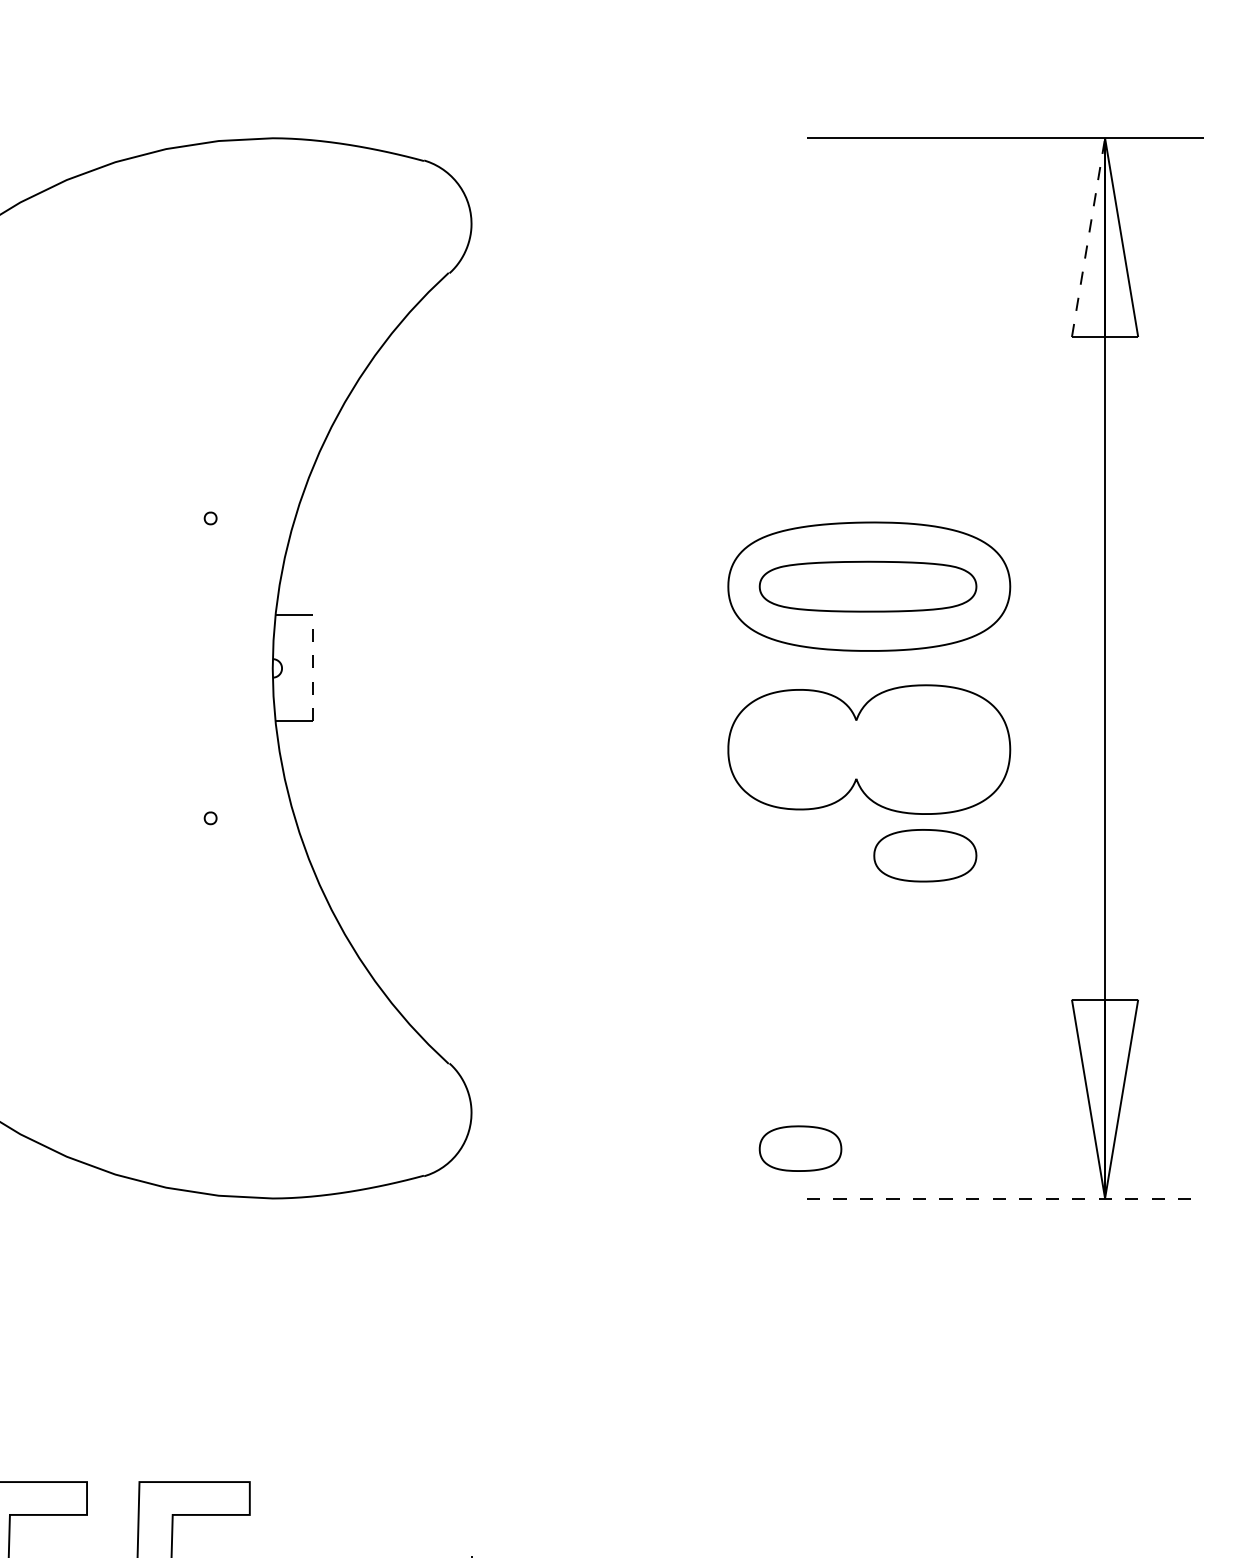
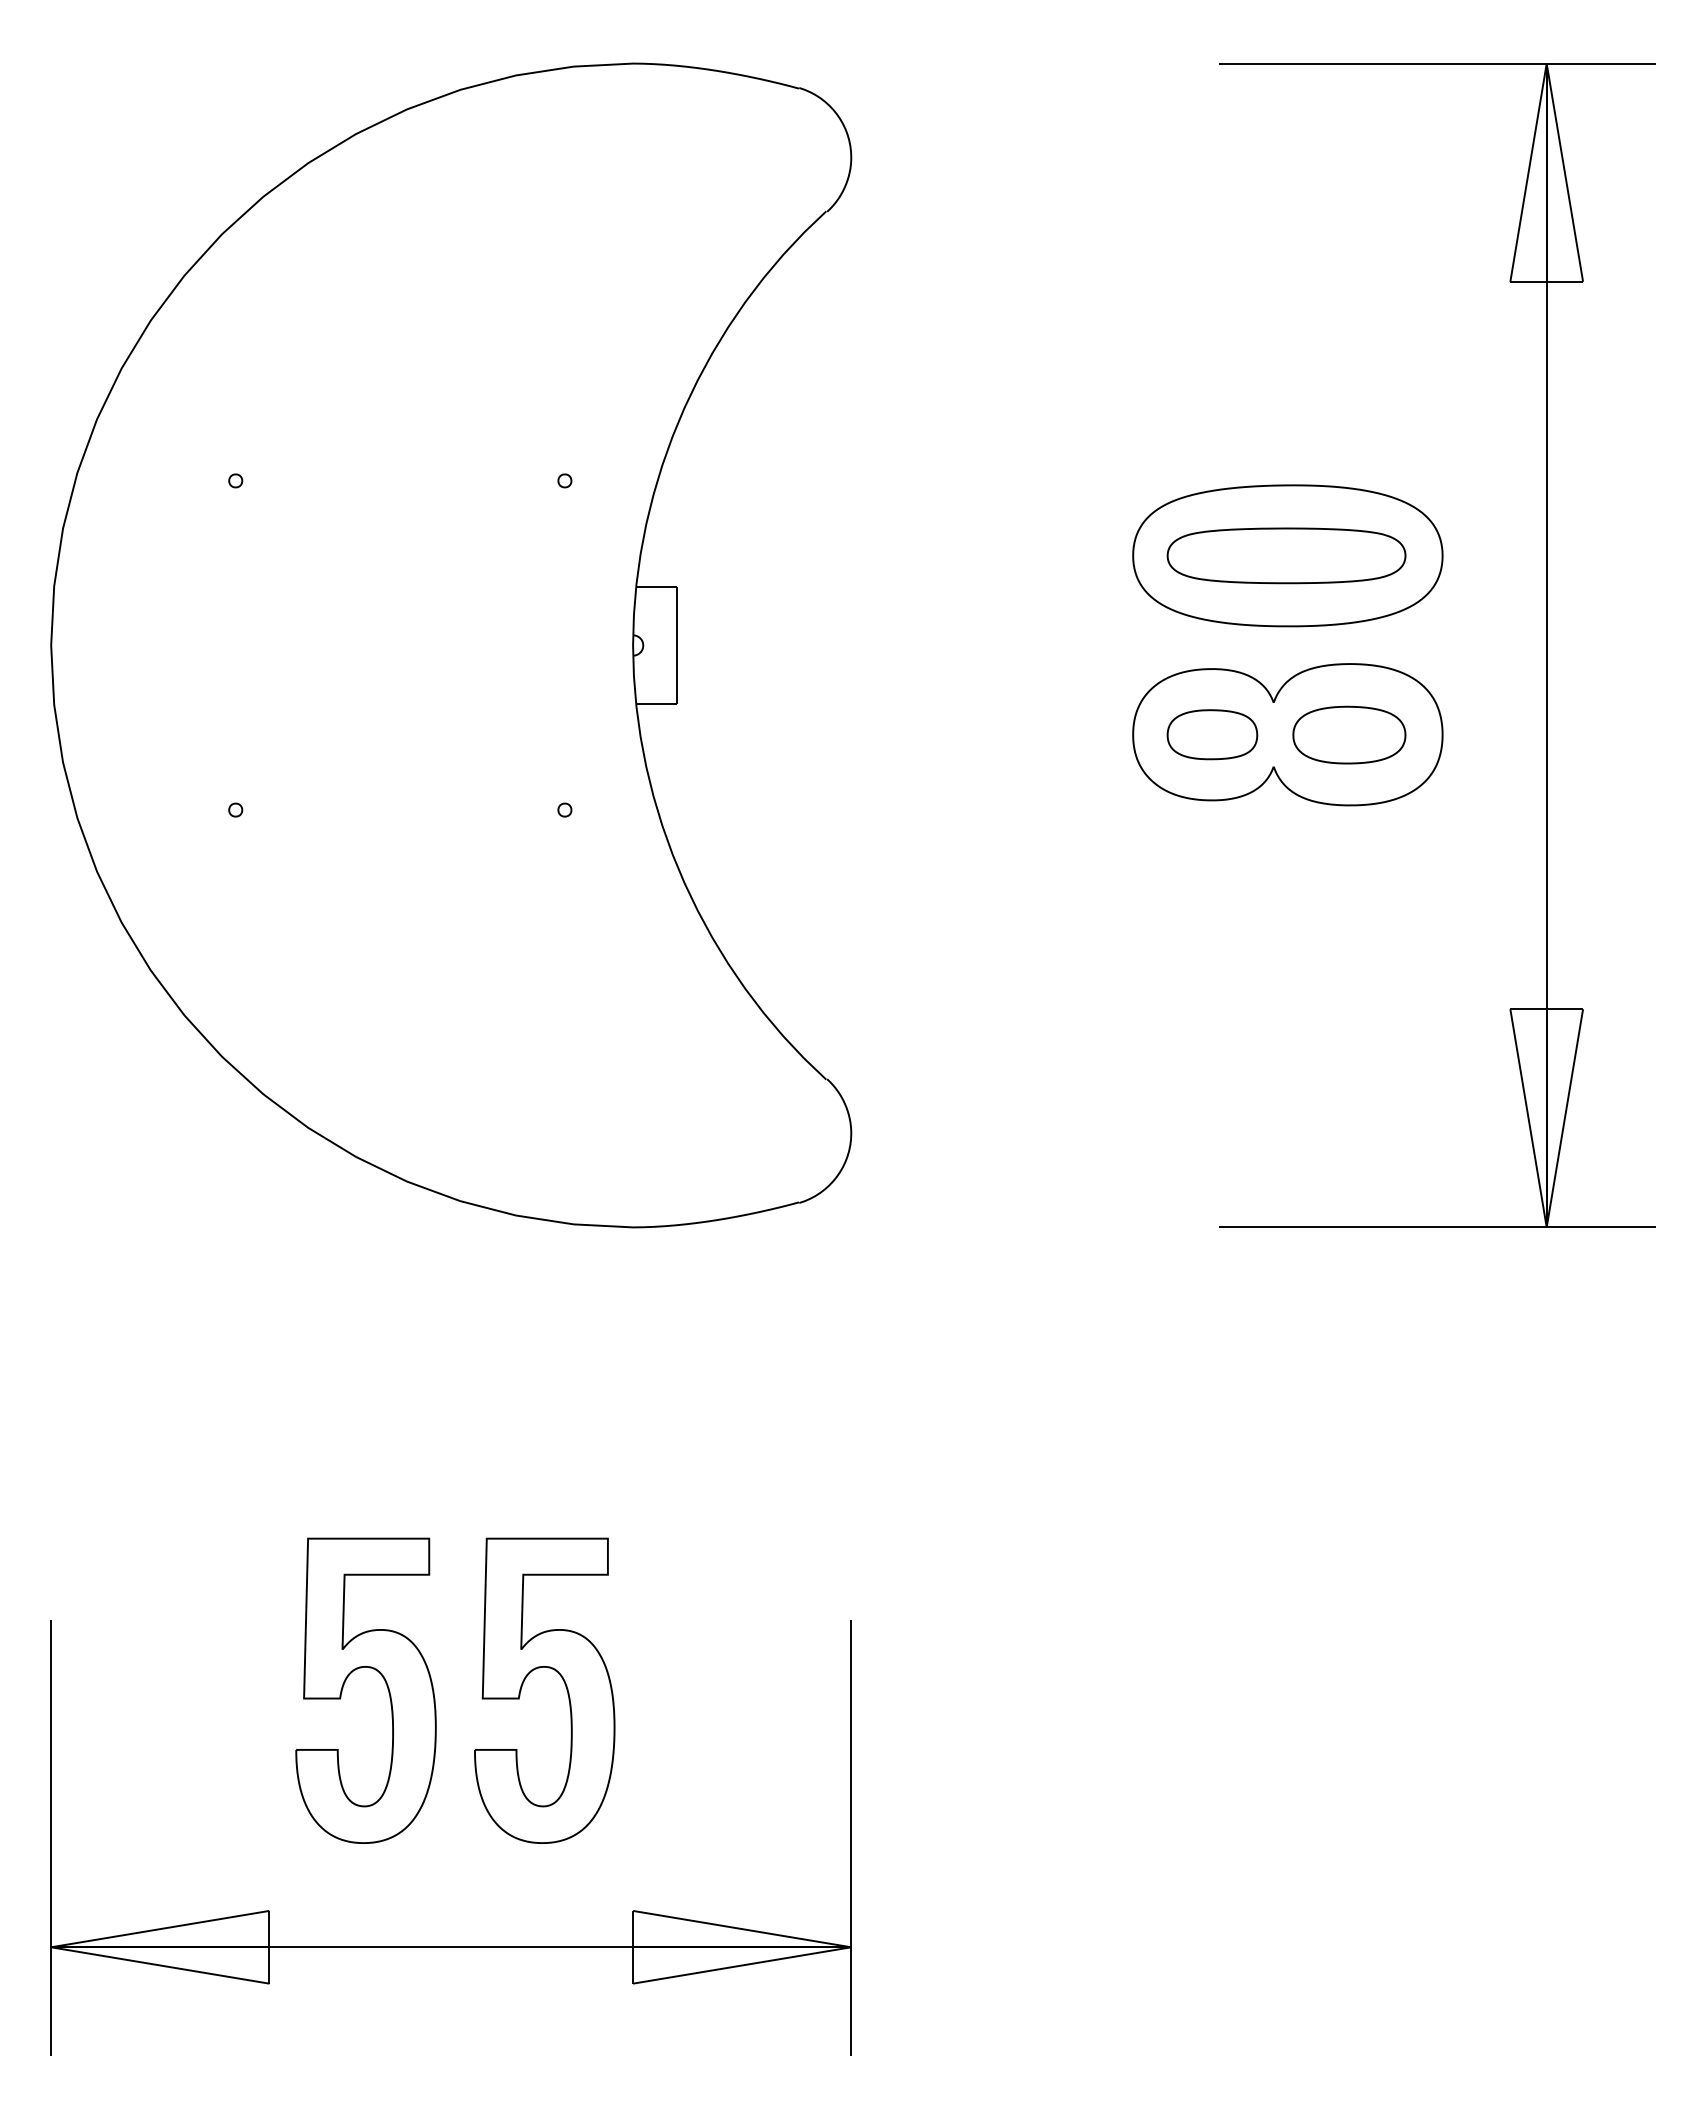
line: (1088, 237) -> (1528, 172), dashed -> solid
line: (312, 668) -> (676, 645), dashed -> solid
part: (925, 855) -> (1349, 734), moved
part: (800, 1148) -> (1212, 734), moved
line: (1006, 1198) -> (1438, 1227), dashed -> solid

